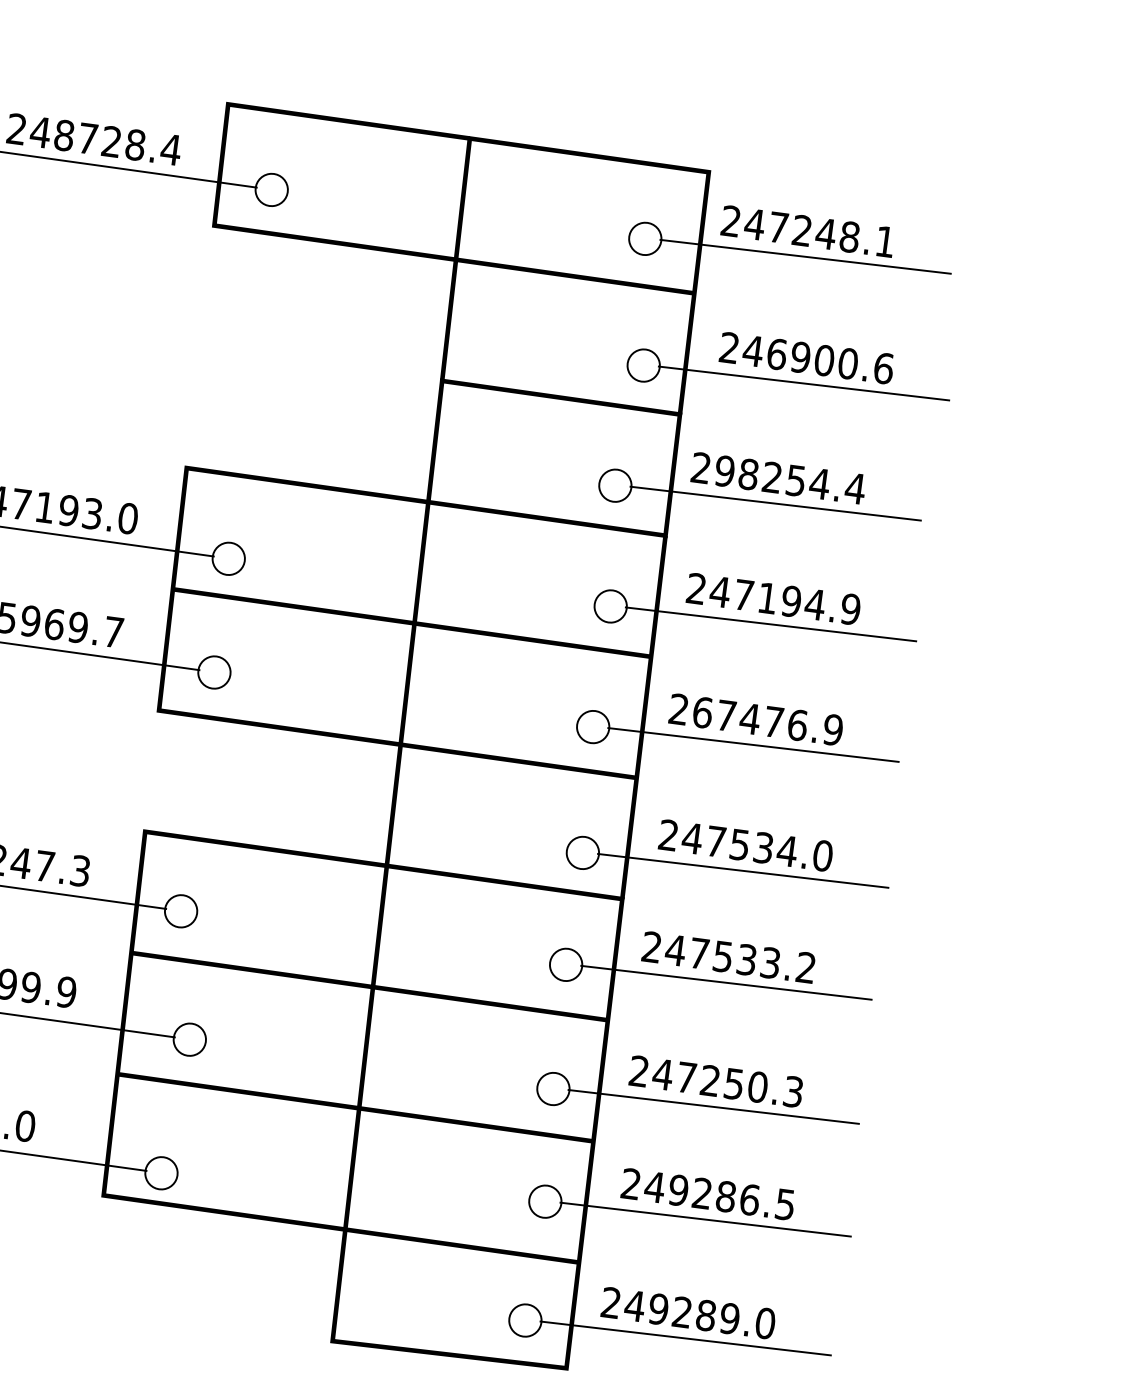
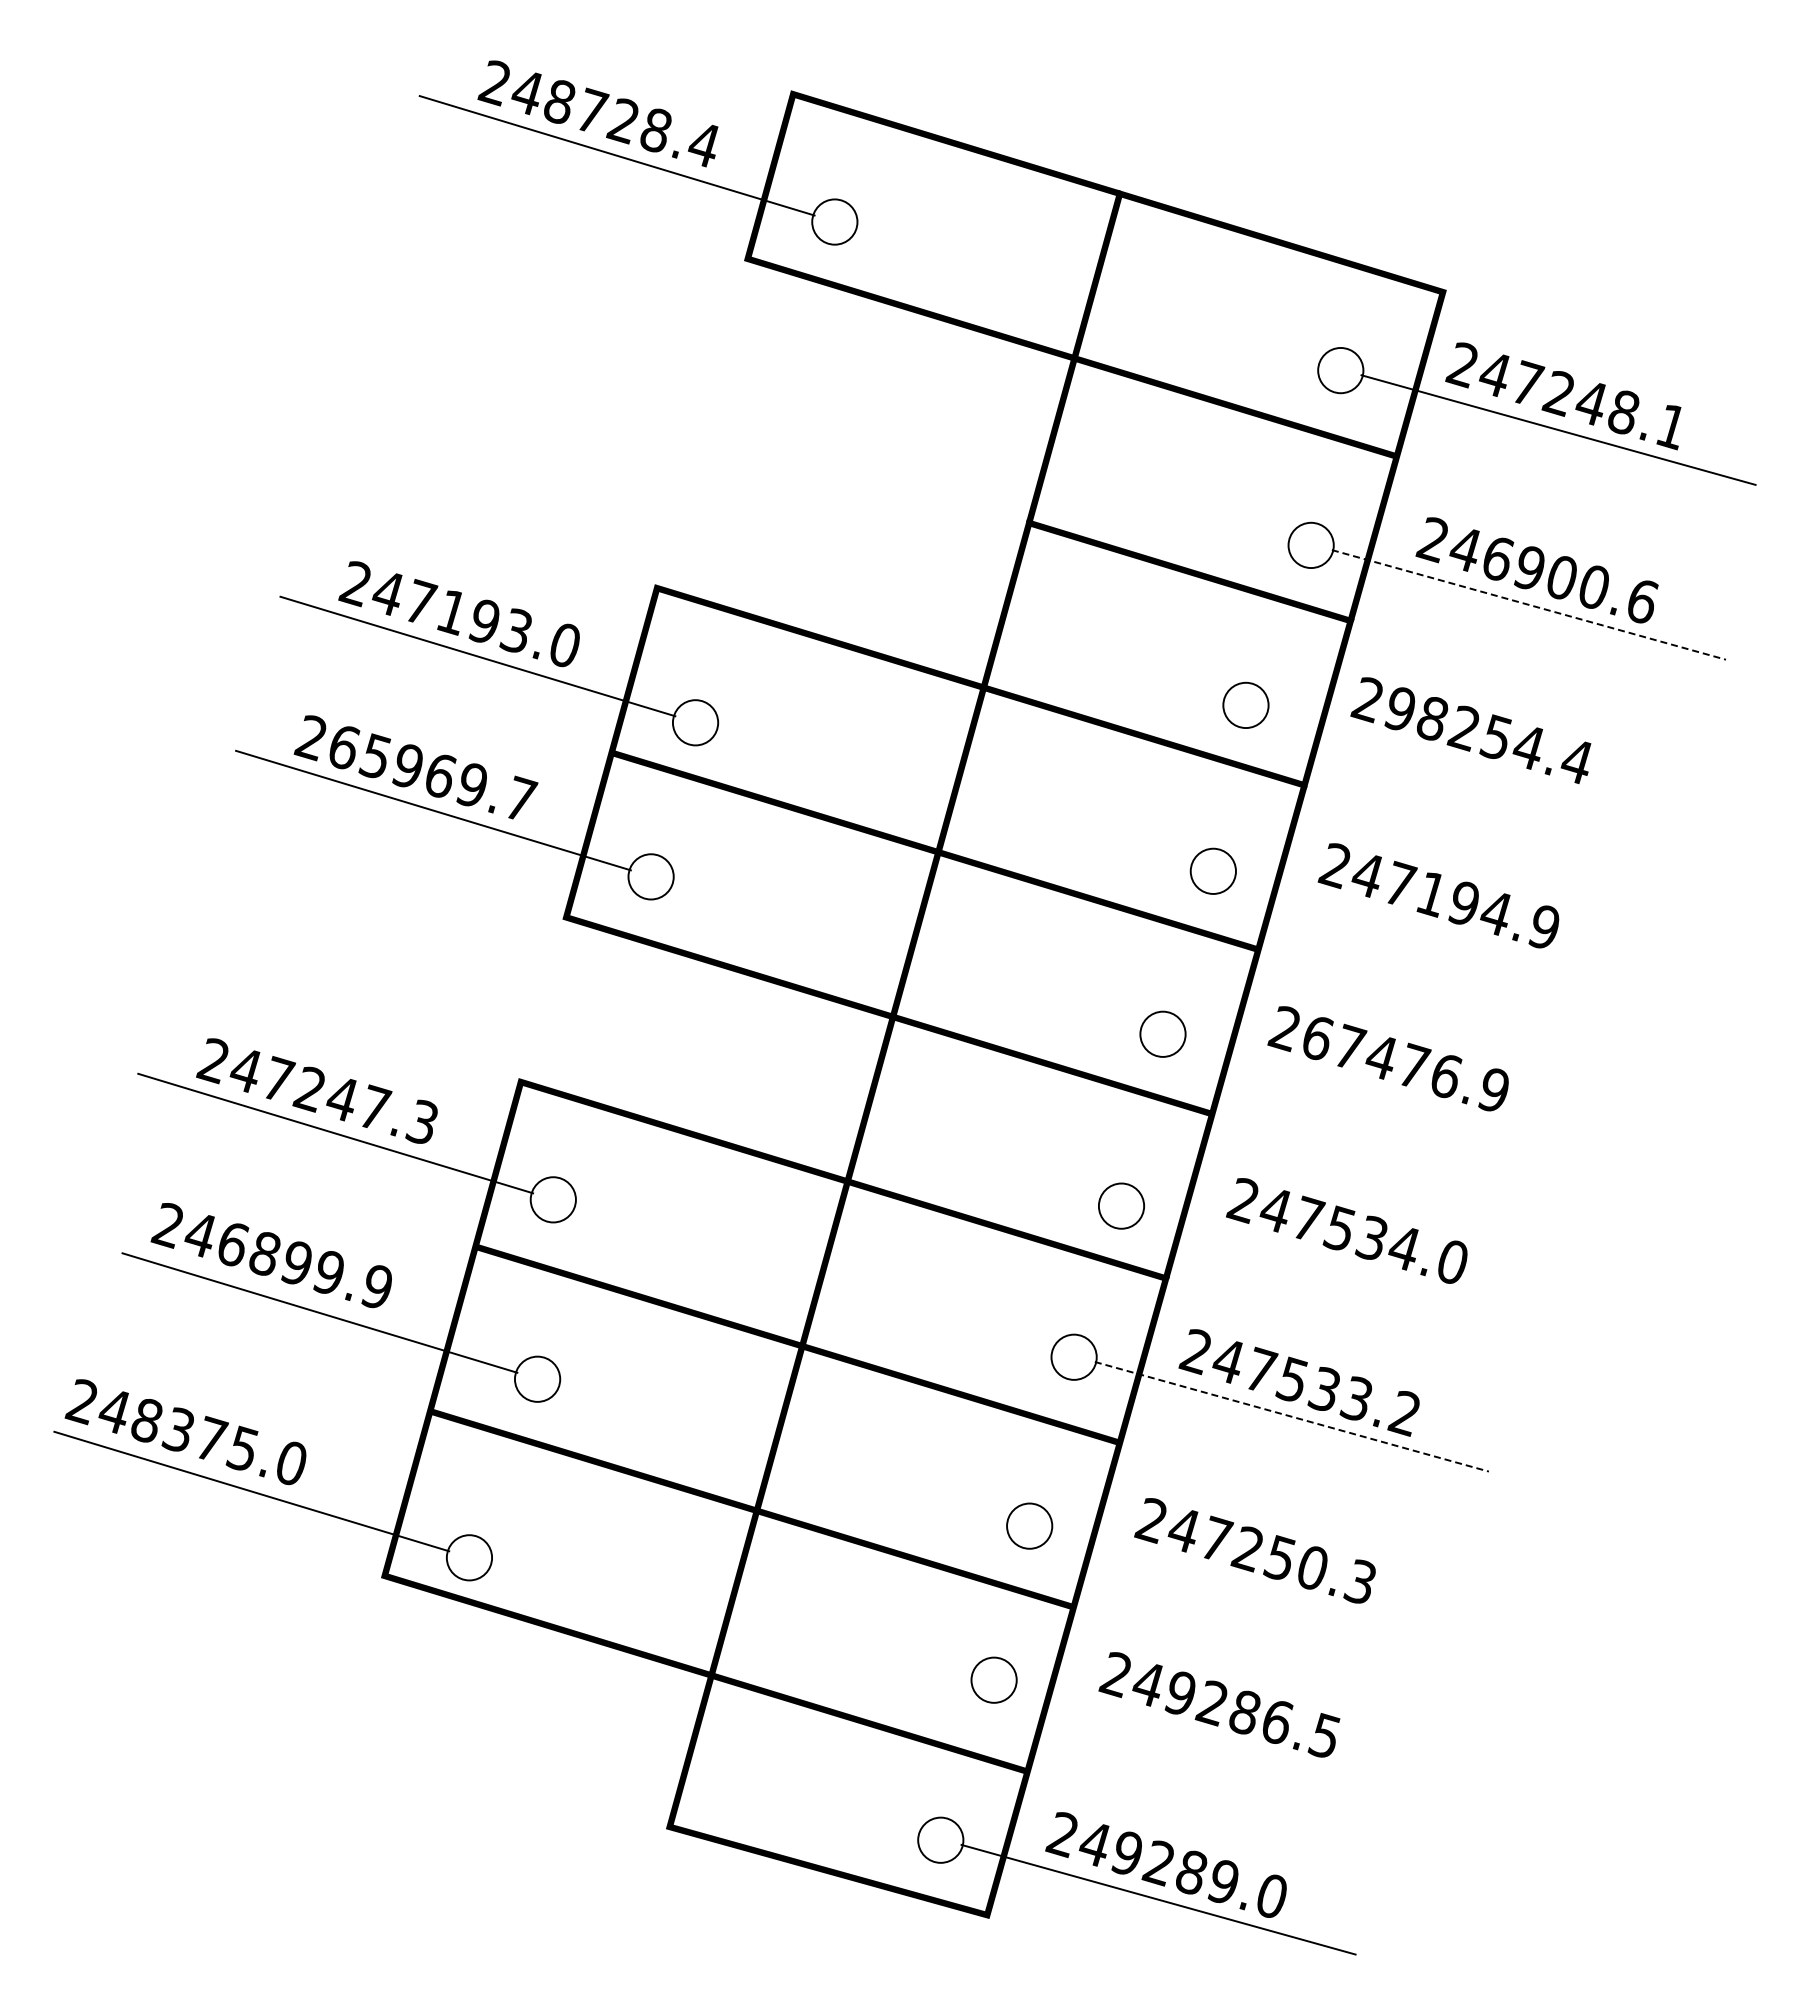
line: (803, 383) -> (1528, 604), solid -> dashed
line: (775, 503) -> (1463, 764), removed
line: (771, 624) -> (1431, 930), removed
line: (753, 744) -> (1380, 1093), removed
line: (743, 870) -> (1339, 1265), removed
line: (726, 982) -> (1291, 1416), solid -> dashed
line: (713, 1106) -> (1247, 1585), removed
line: (705, 1219) -> (1211, 1739), removed

